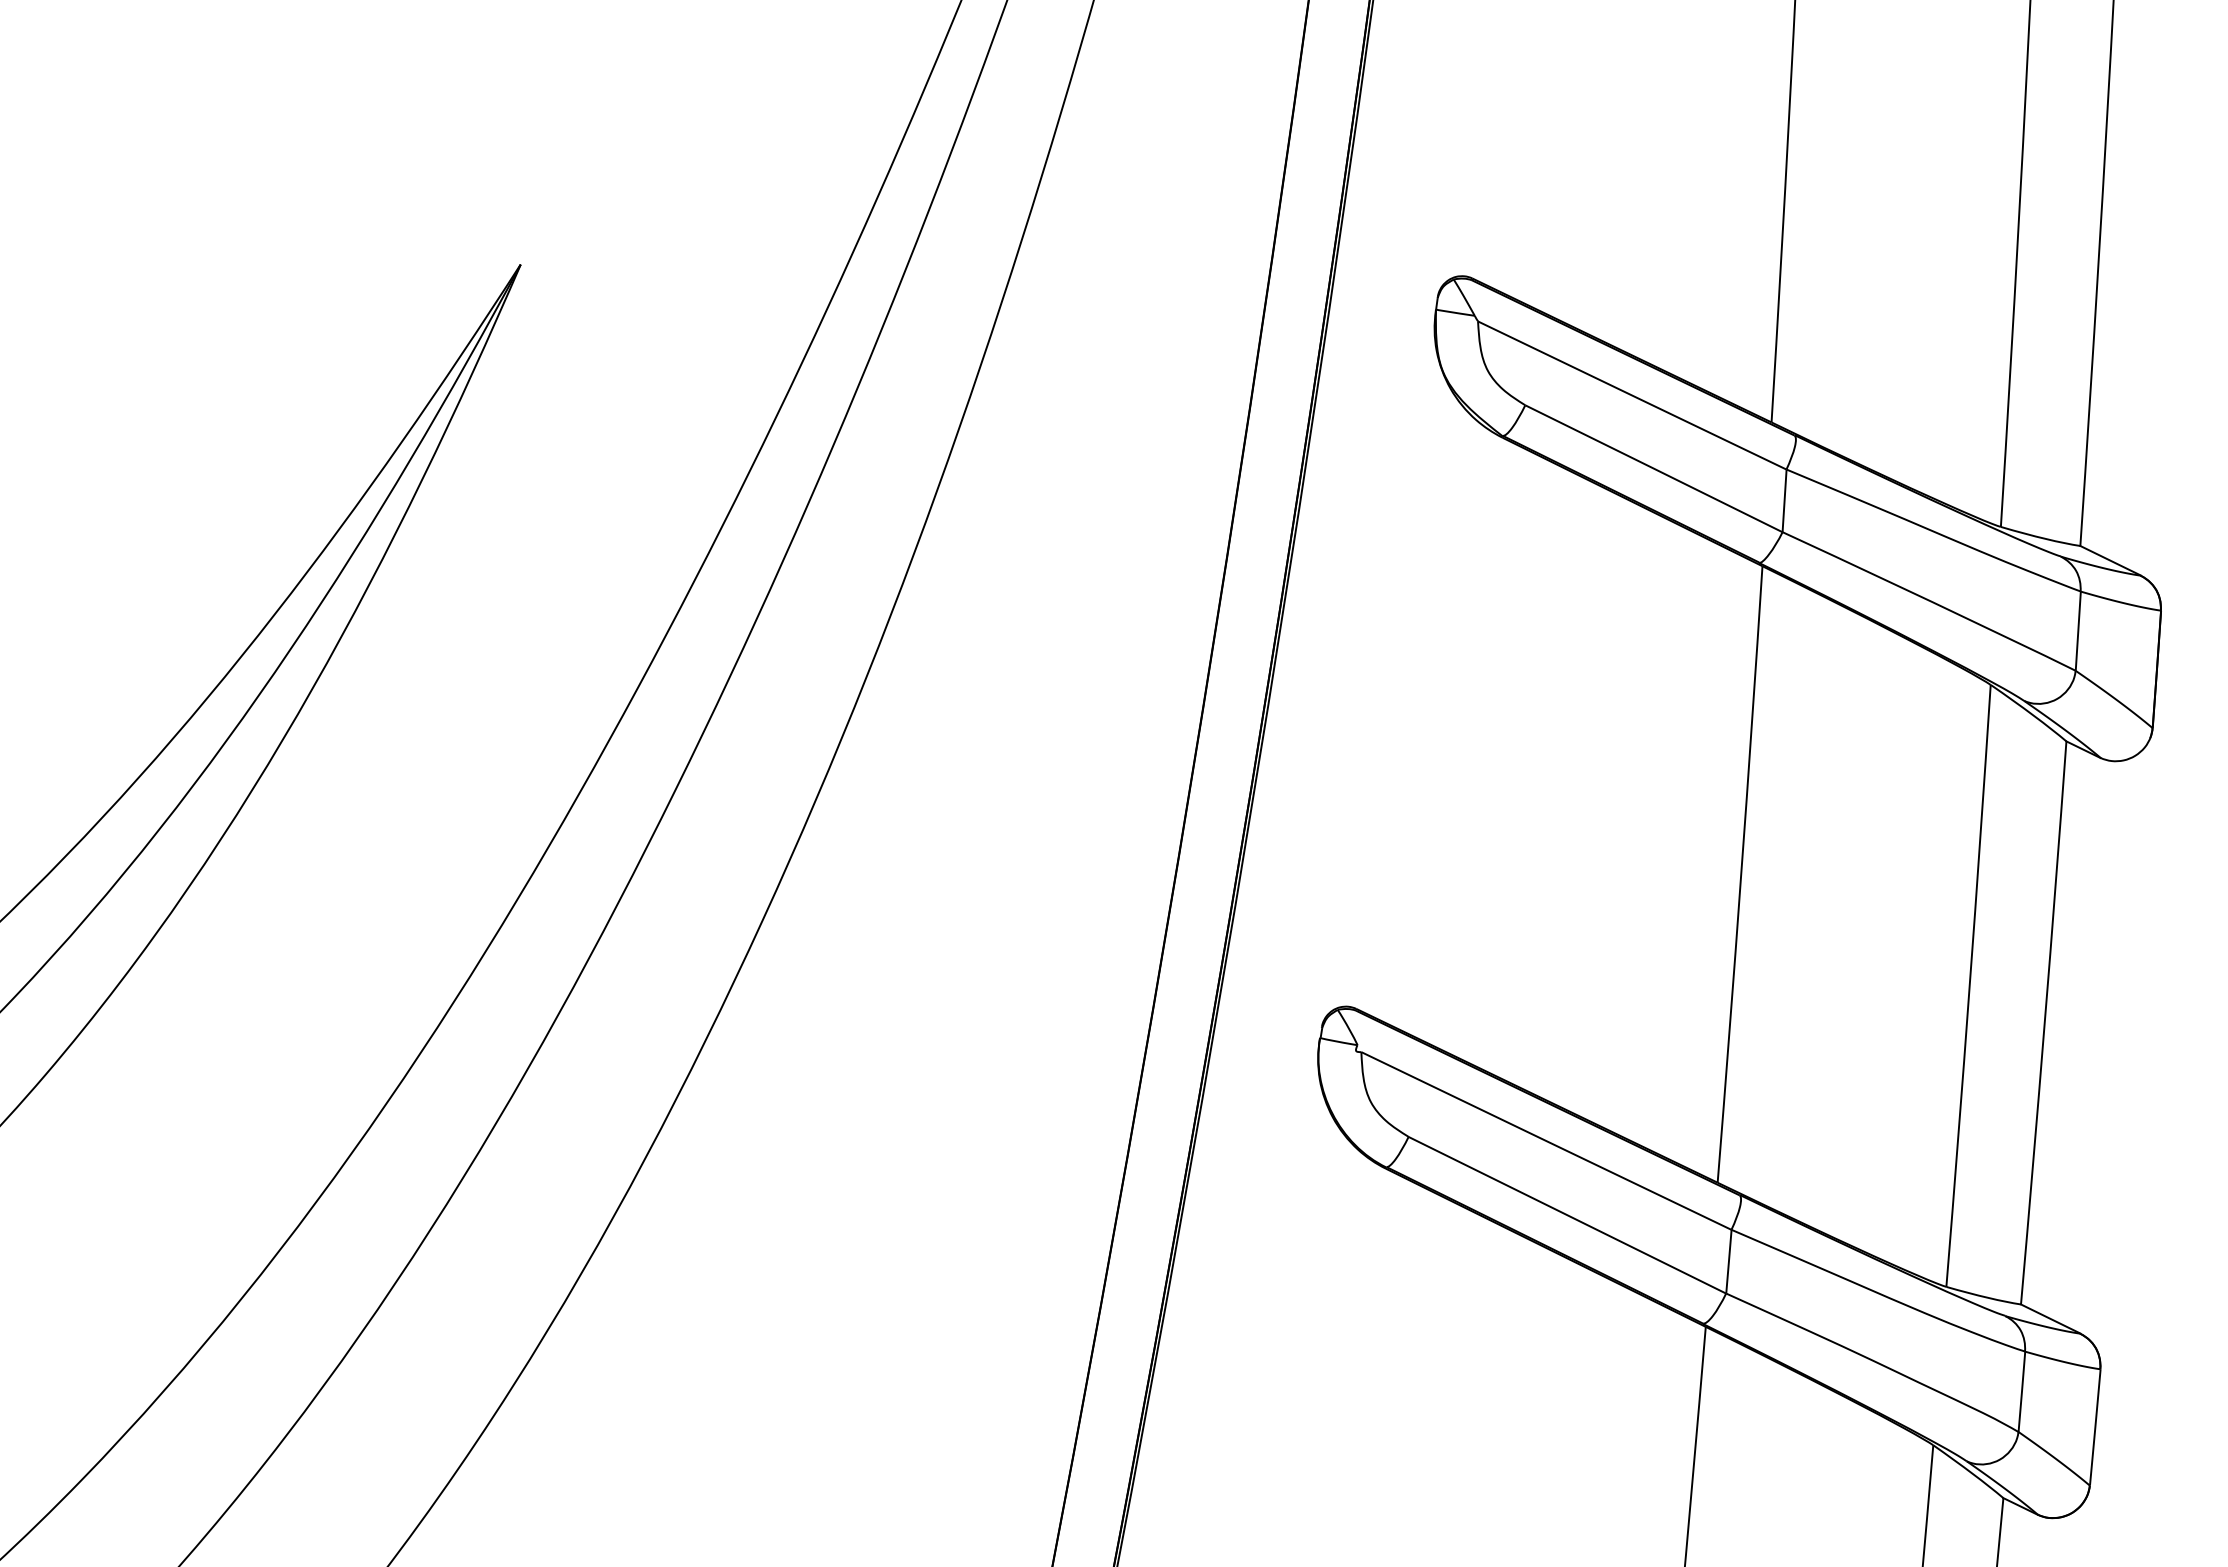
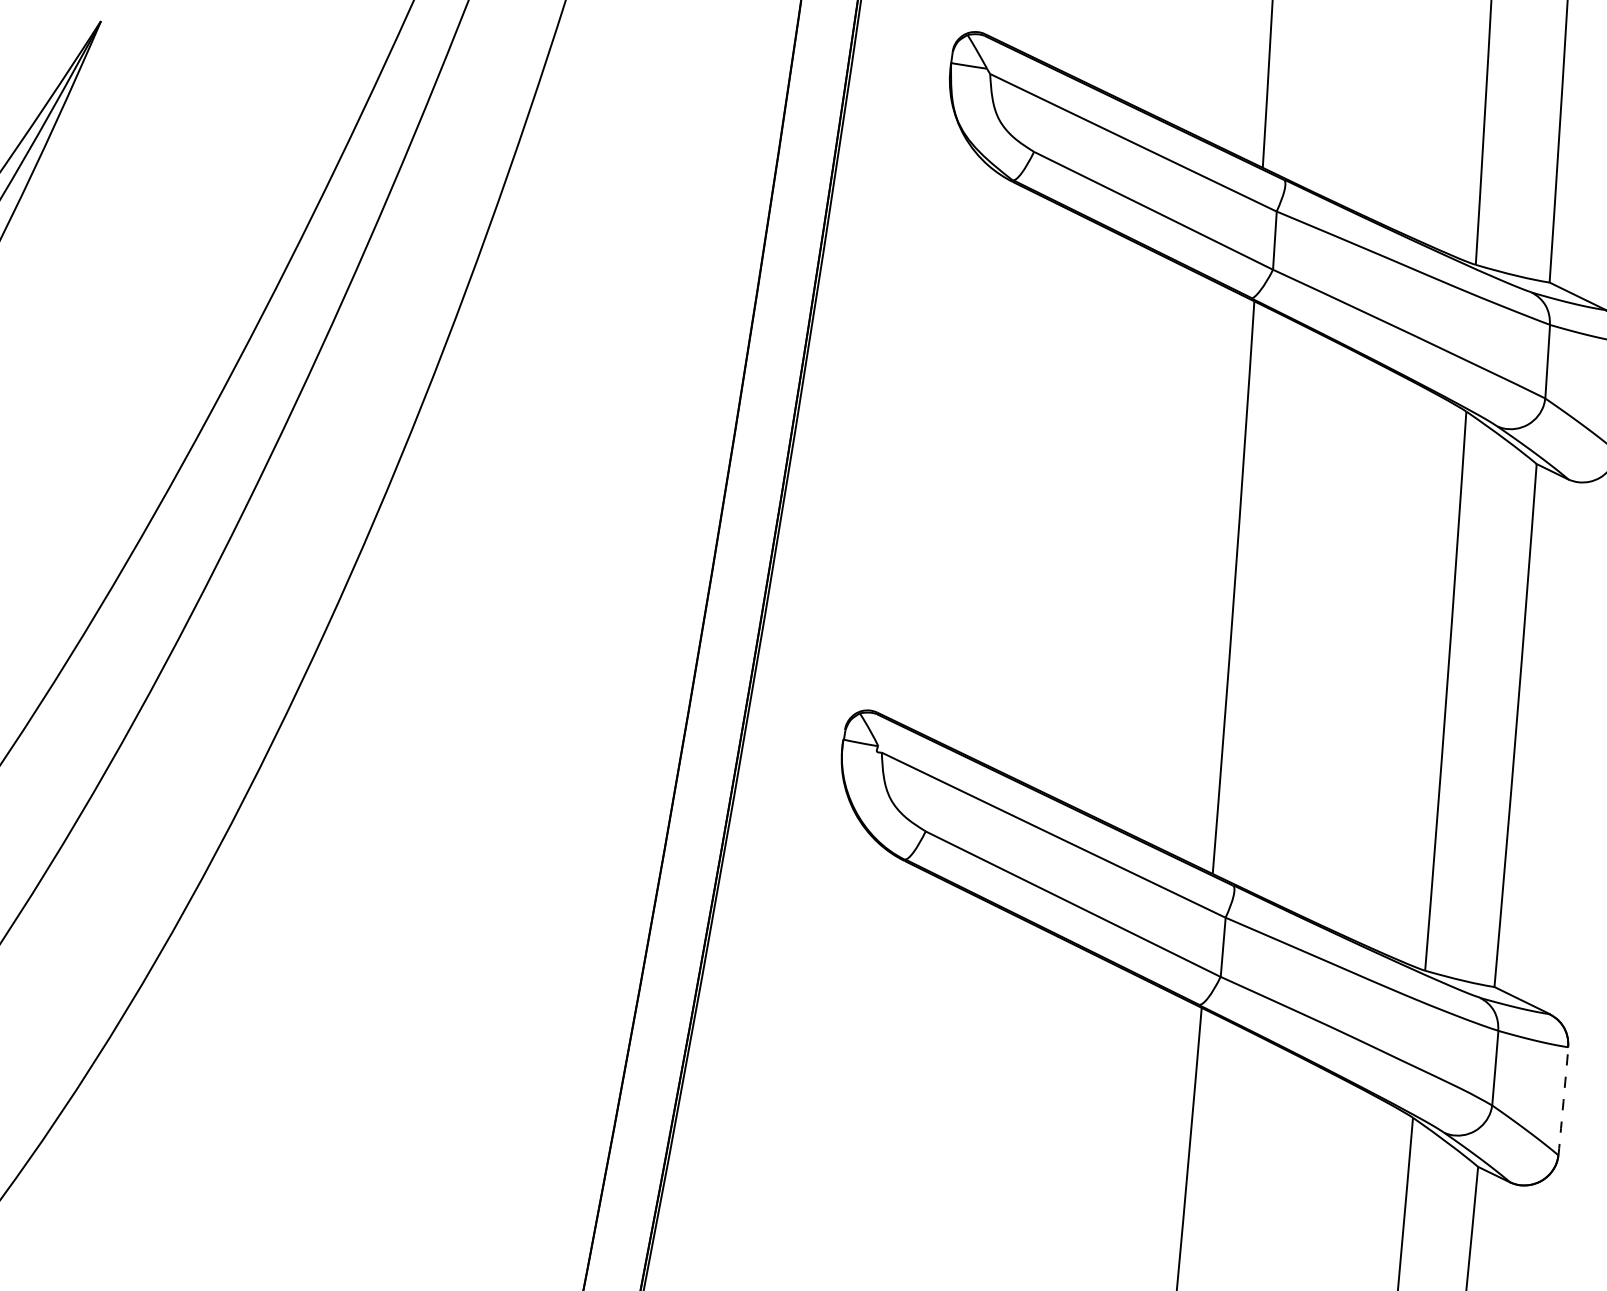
arc: (2095, 1427) -> (1563, 1101), solid -> dashed

